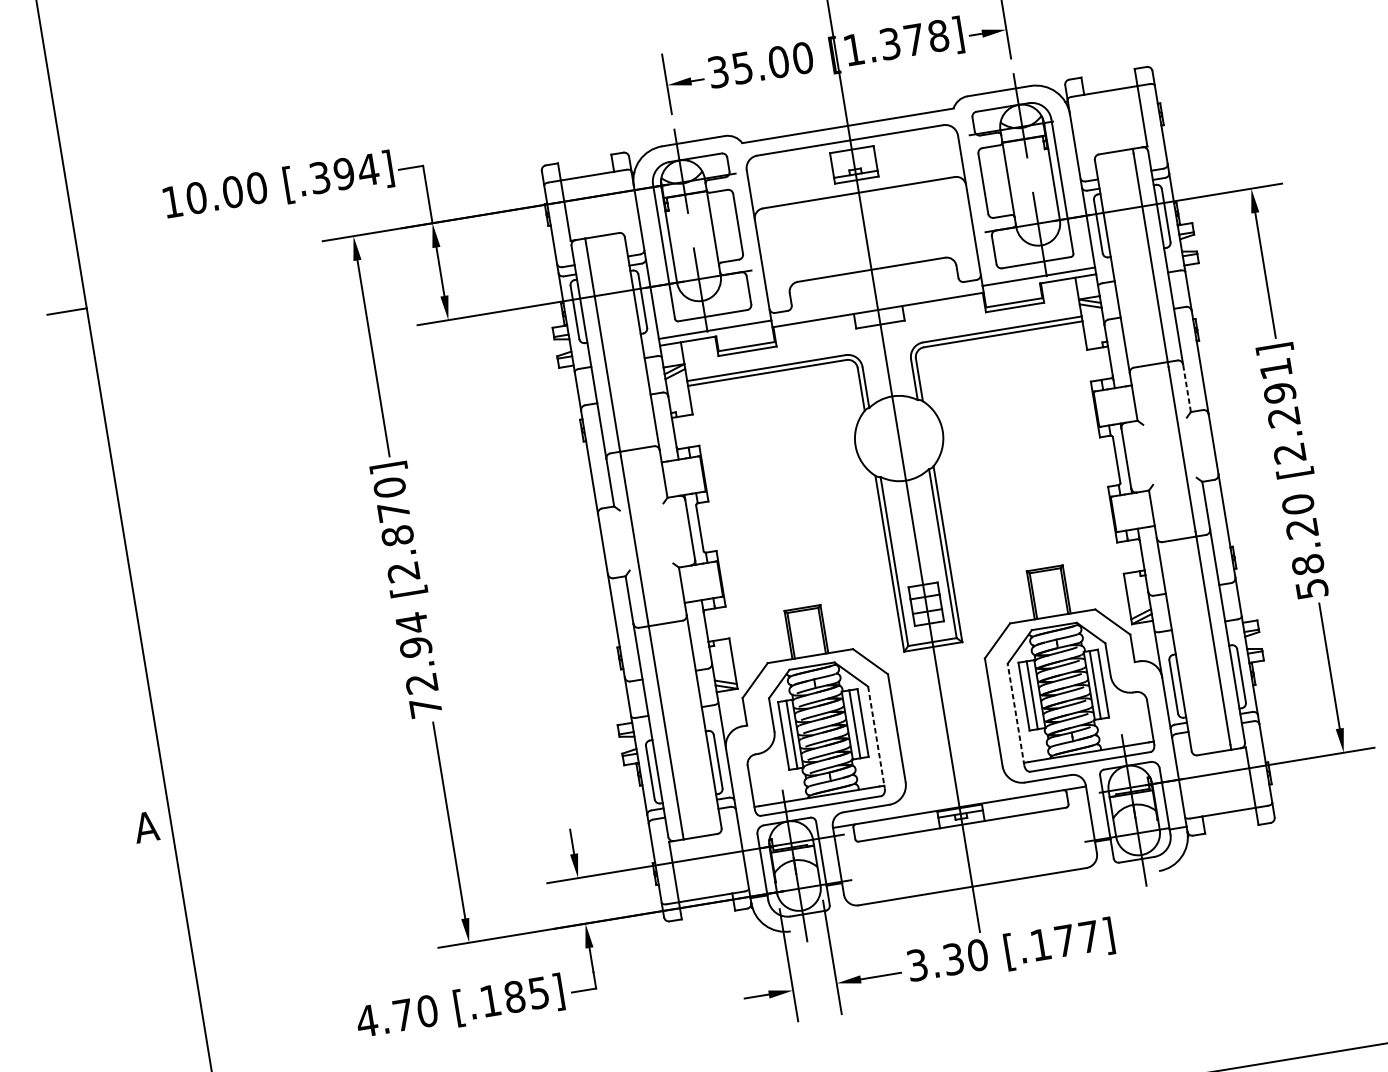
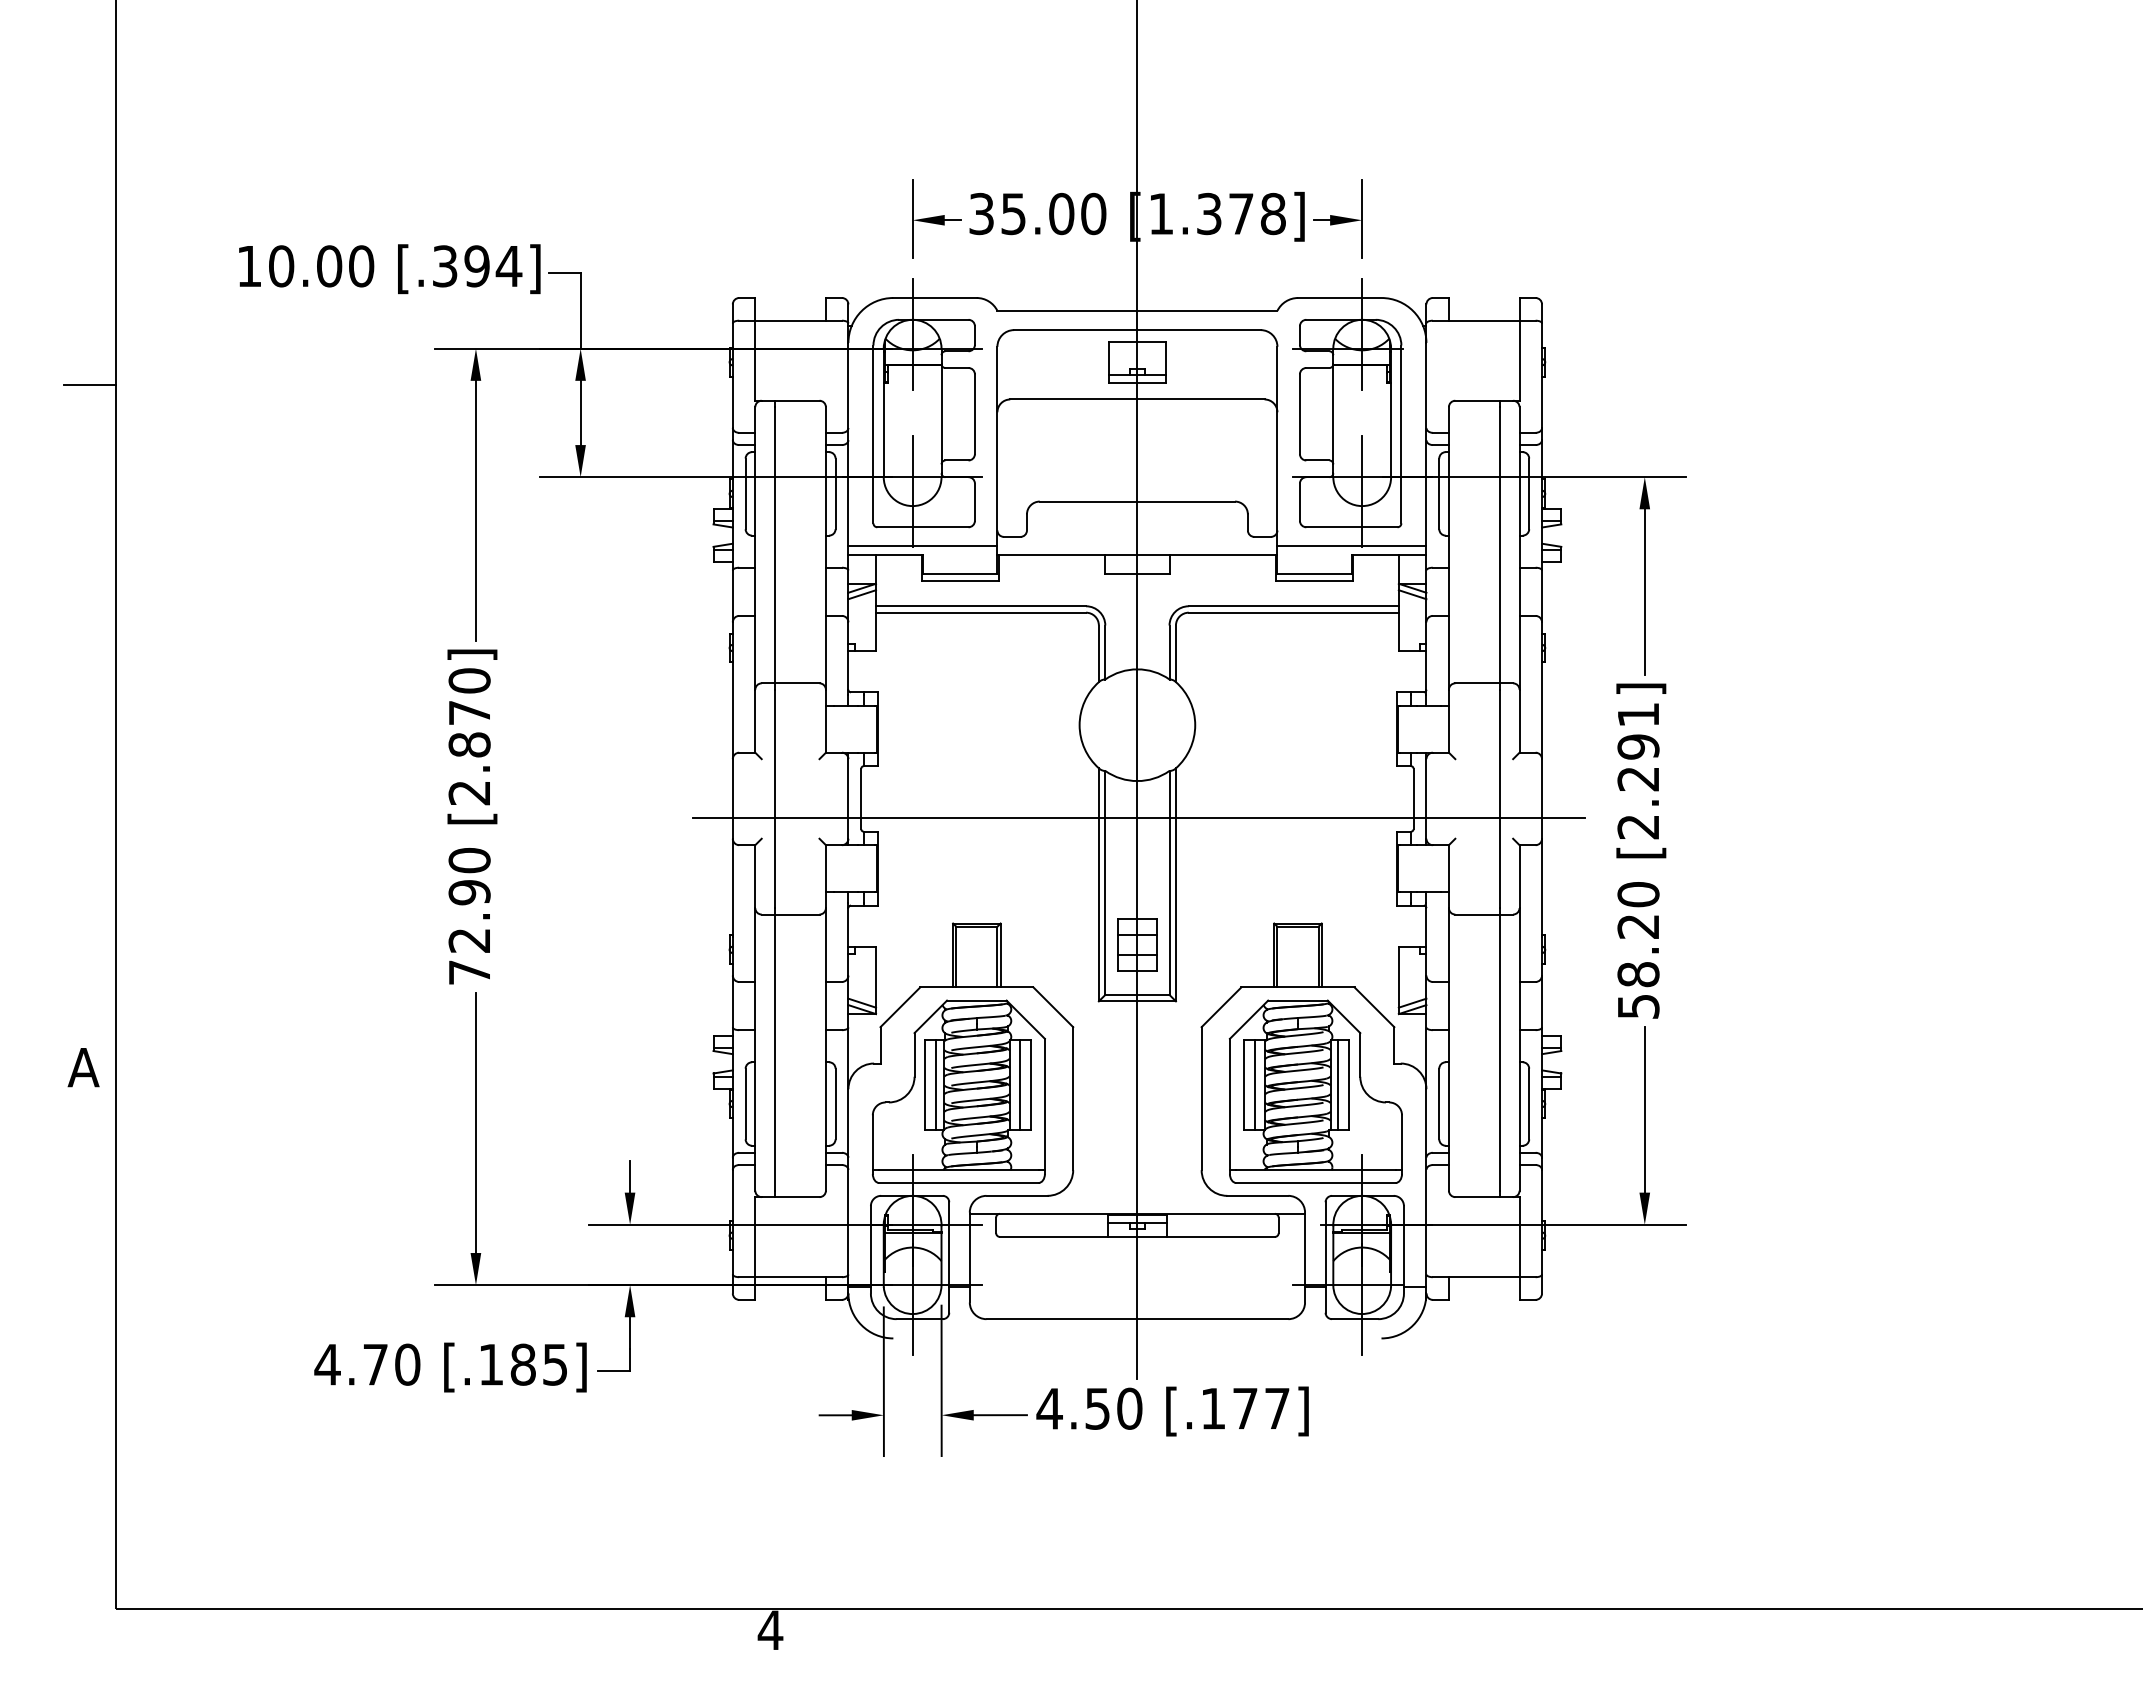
line: (1186, 387) -> (1519, 720), dashed -> solid
line: (912, 508) -> (1139, 818), added
text: (411, 623) -> (469, 860), 72.94 -> 72.90
line: (1015, 714) -> (1229, 1106), dashed -> solid
line: (876, 737) -> (1044, 1106), dashed -> solid
text: (934, 962) -> (1072, 1408), 3.30 -> 4.50

